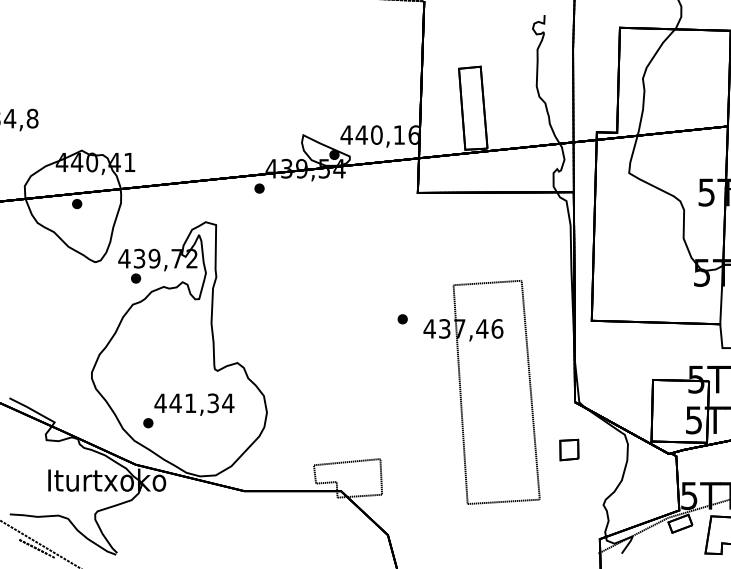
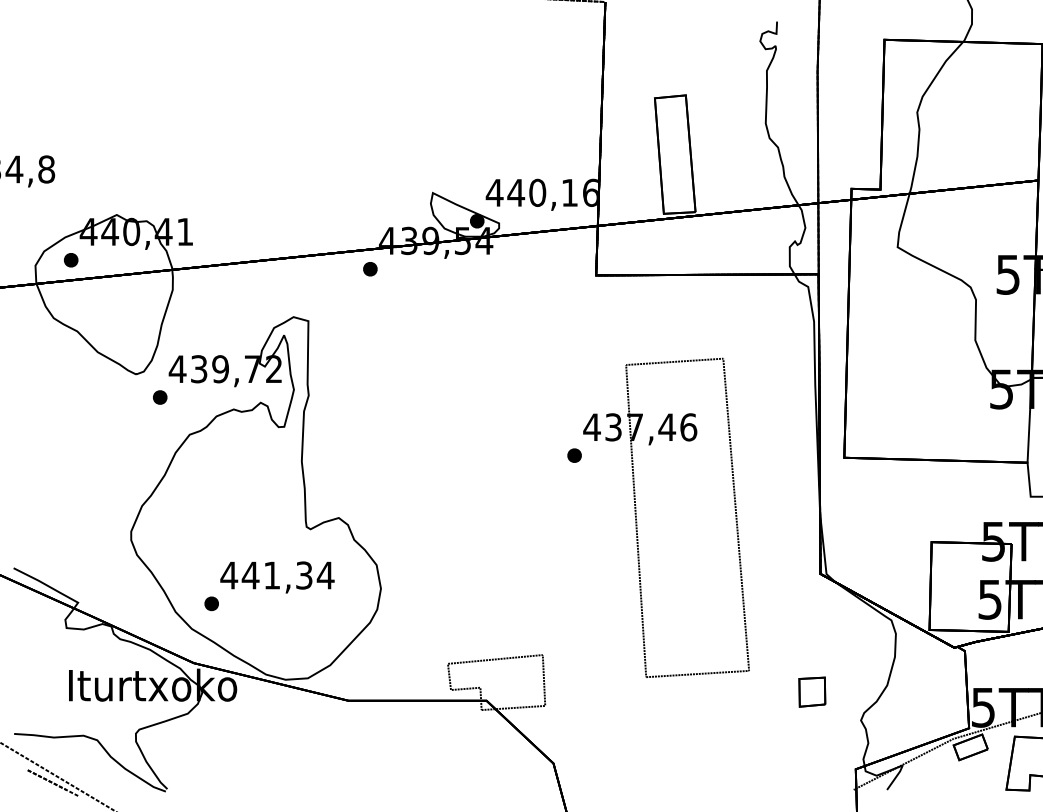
part: (77, 204) -> (71, 260), moved
part: (136, 278) -> (160, 397), moved
part: (461, 395) -> (637, 522), moved
part: (569, 449) -> (812, 691), moved

